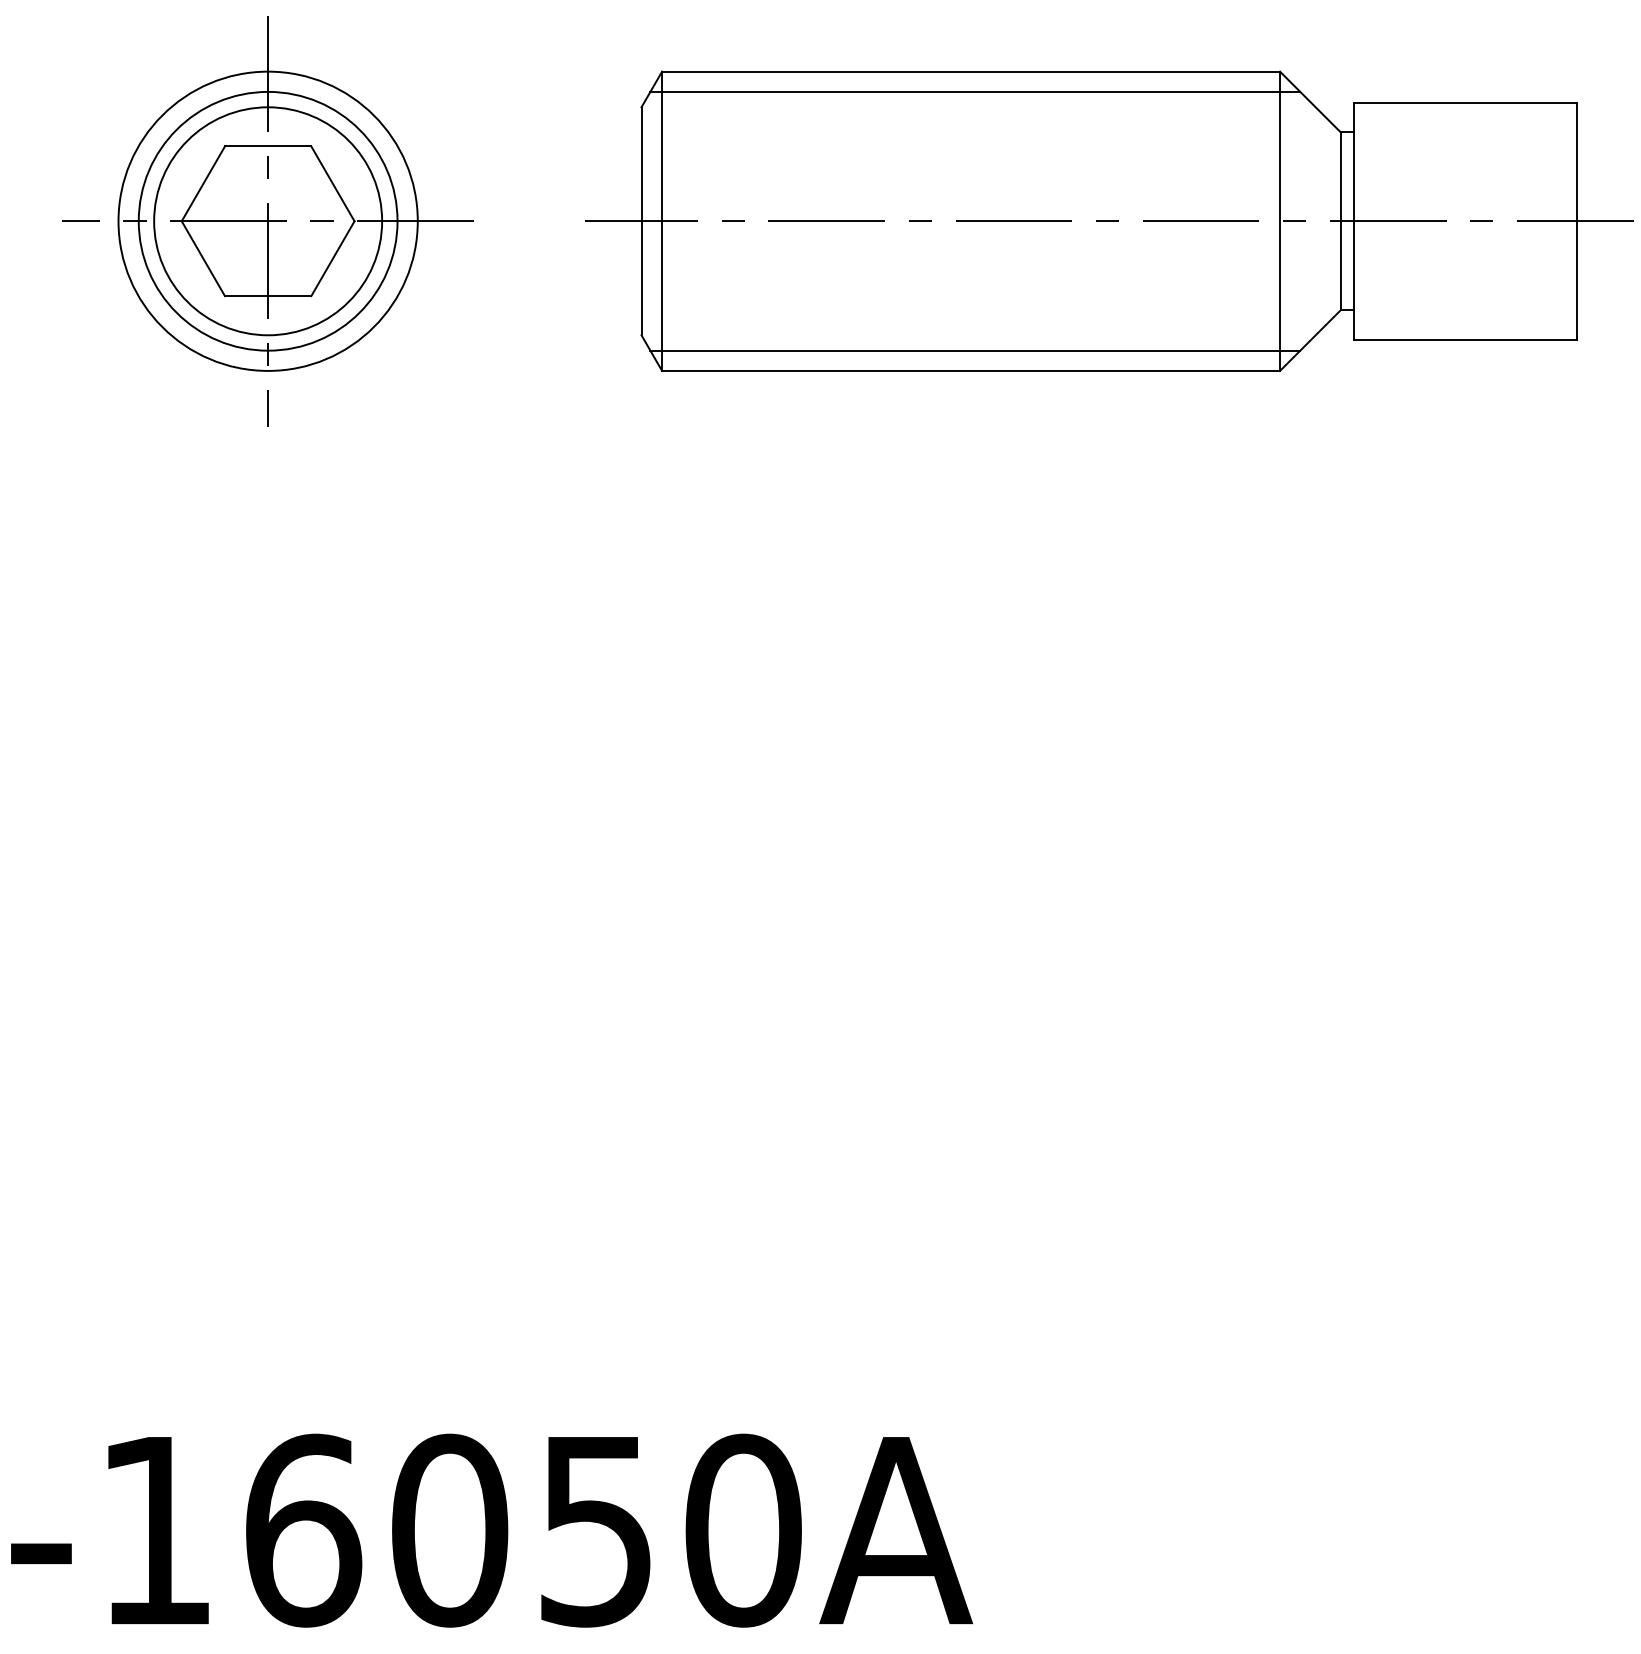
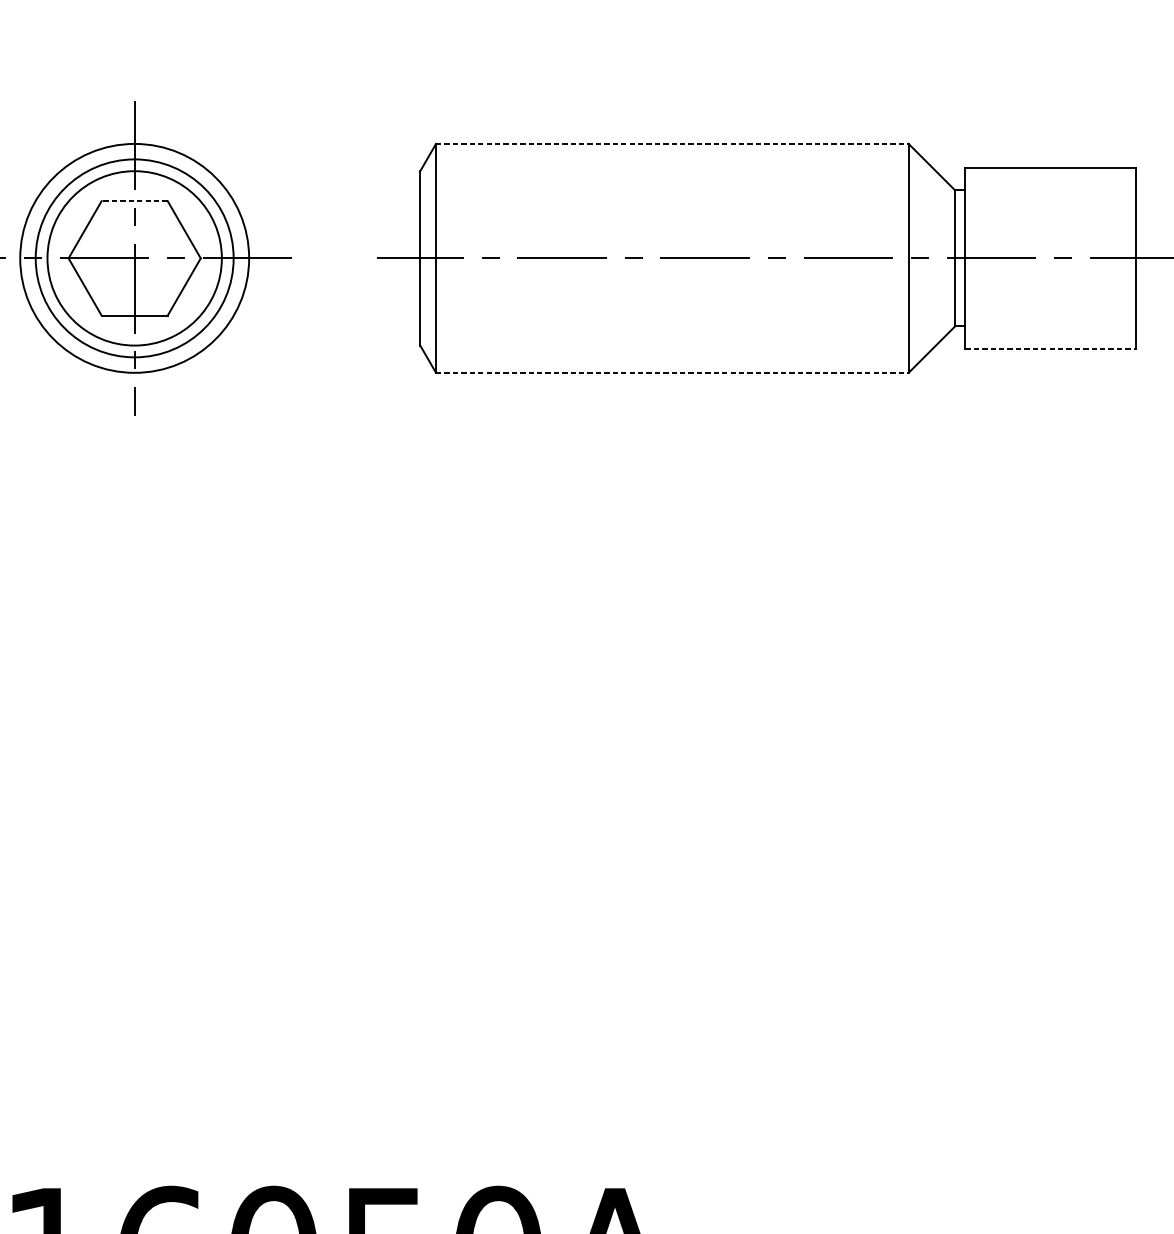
line: (971, 71) -> (672, 143), solid -> dashed
line: (975, 91) -> (675, 159), removed
line: (267, 146) -> (134, 201), solid -> dashed
line: (1465, 340) -> (1050, 349), solid -> dashed
line: (975, 350) -> (675, 357), removed
line: (971, 370) -> (672, 372), solid -> dashed

